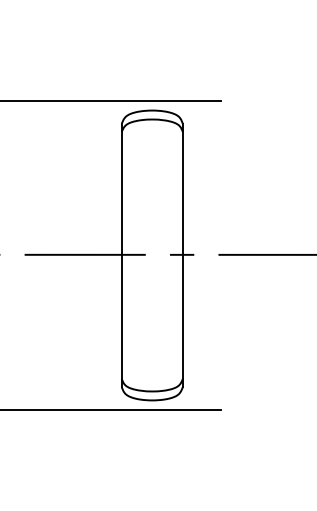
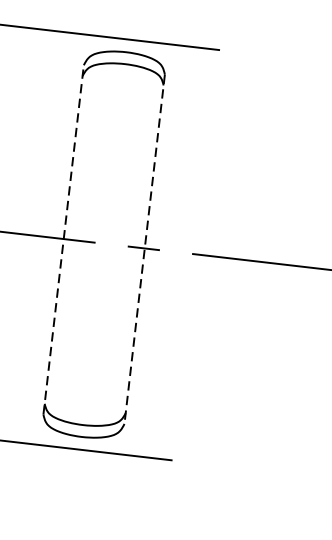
line: (121, 255) -> (63, 239), solid -> dashed
line: (182, 255) -> (144, 249), solid -> dashed

